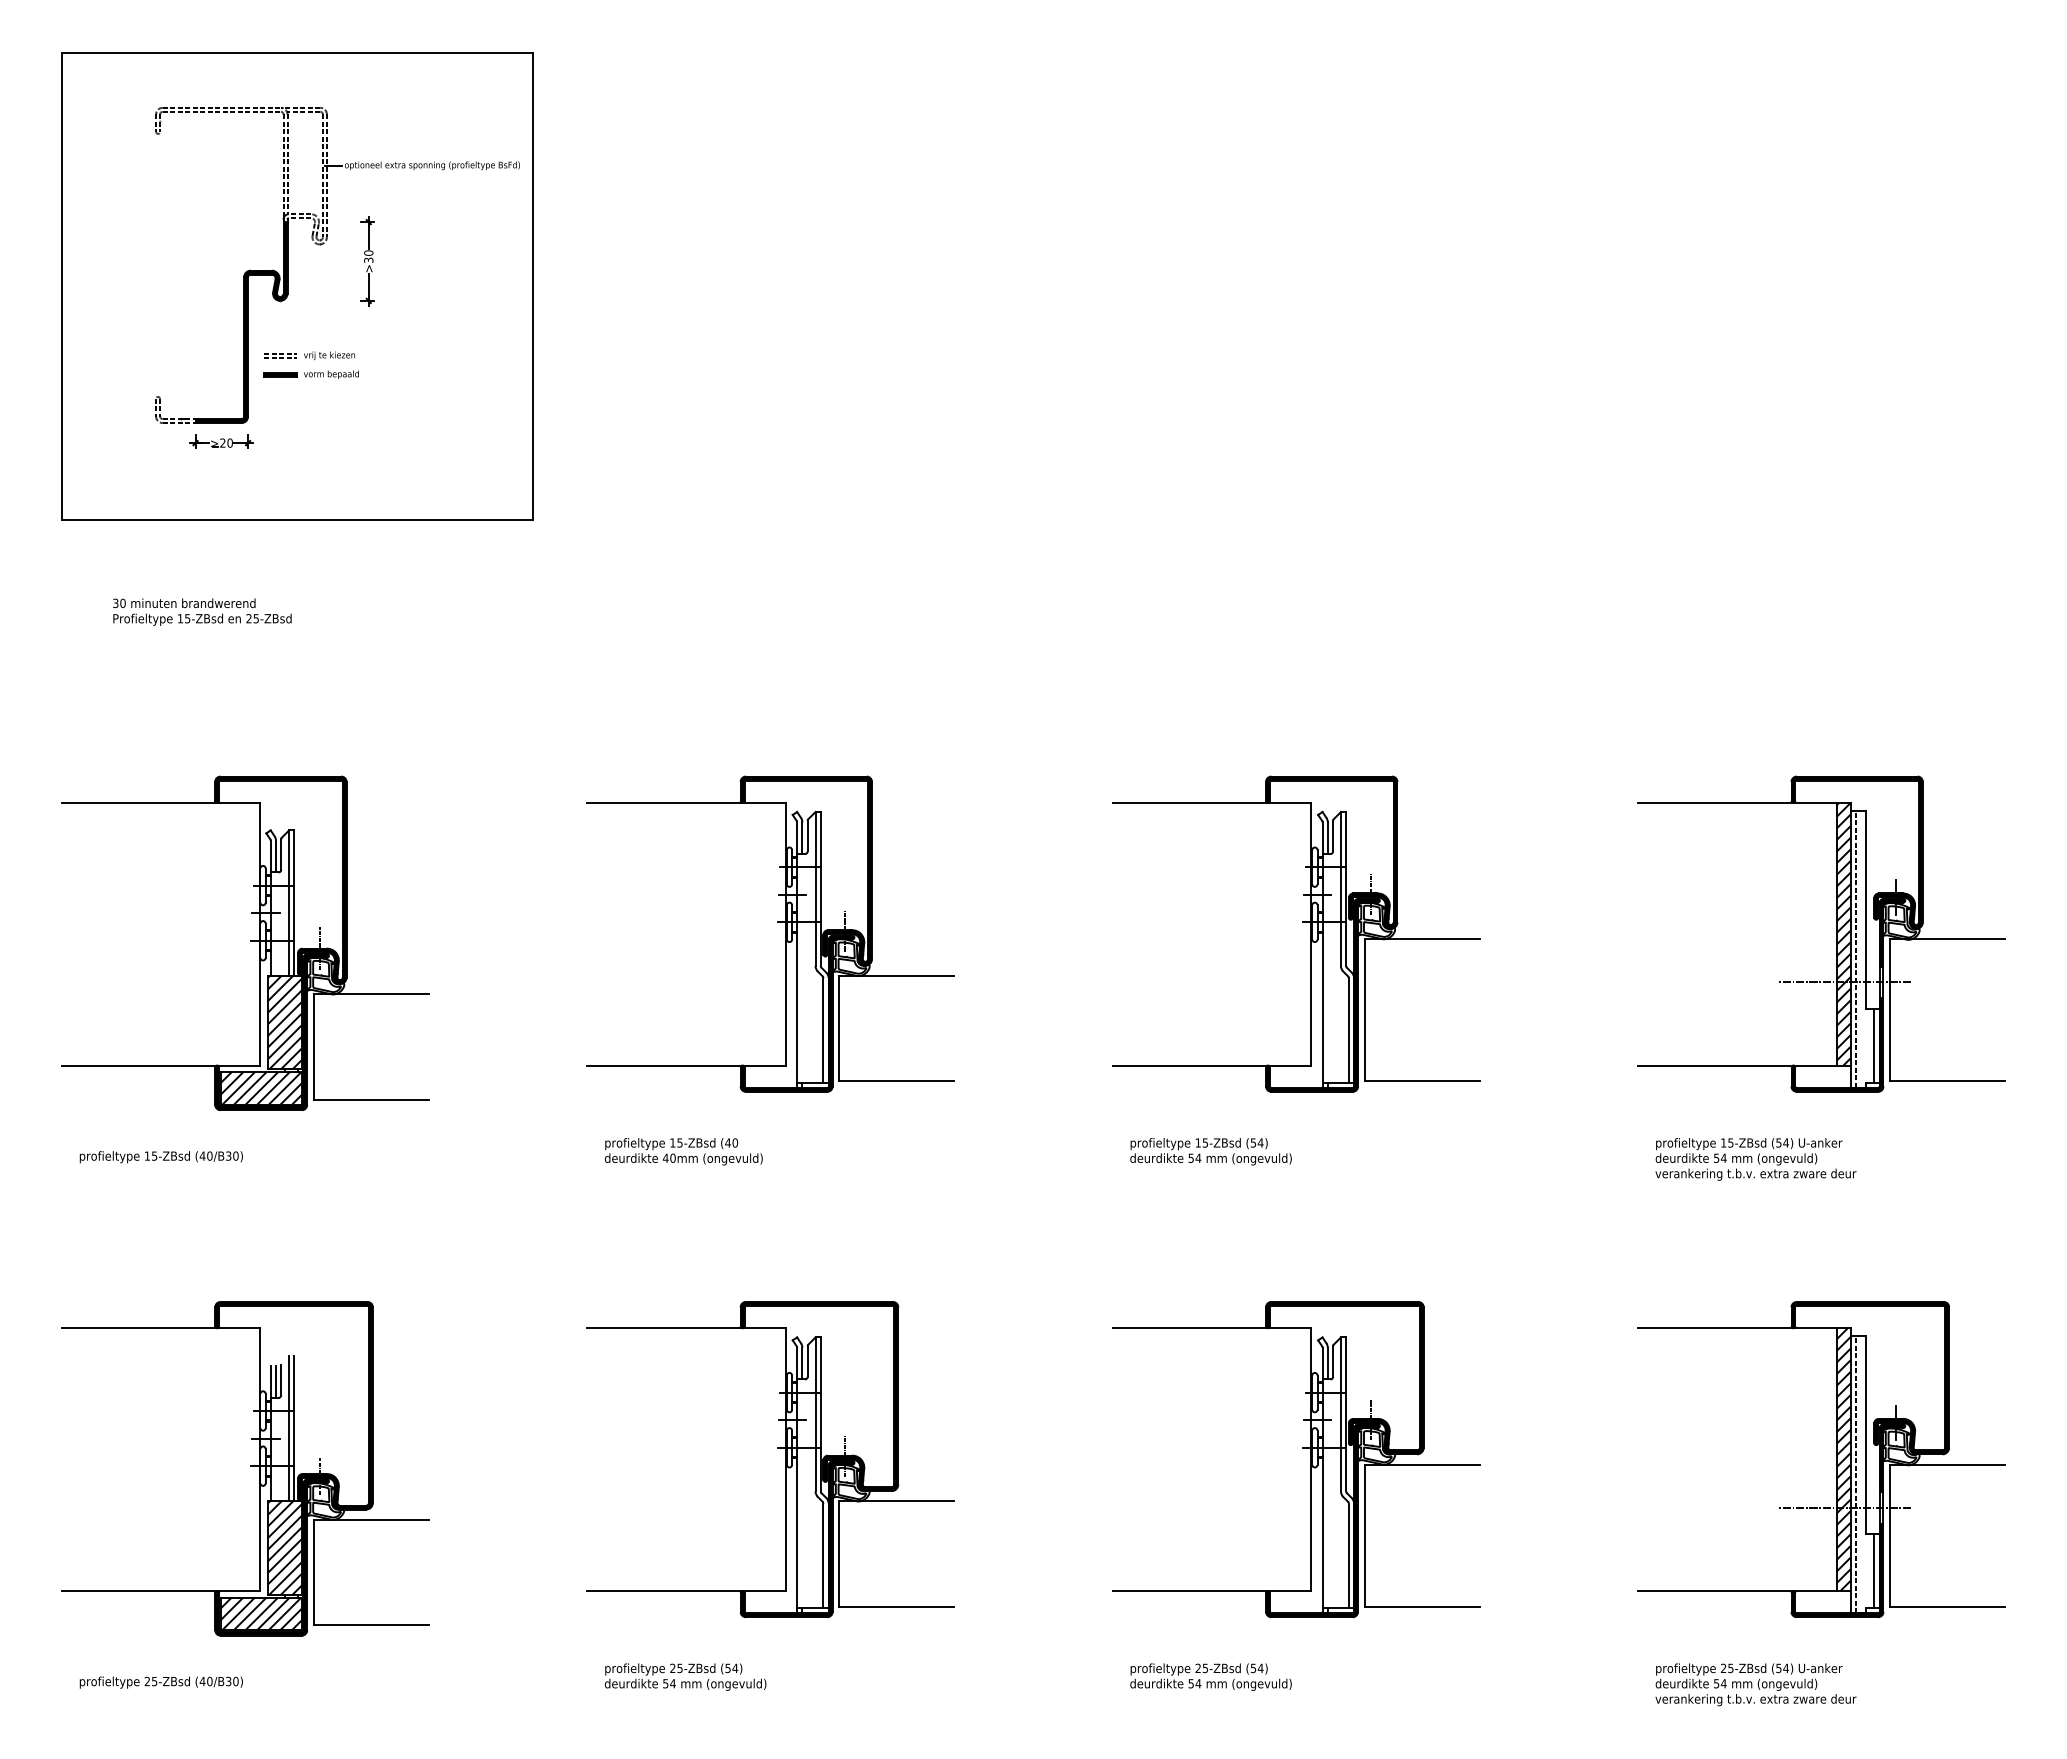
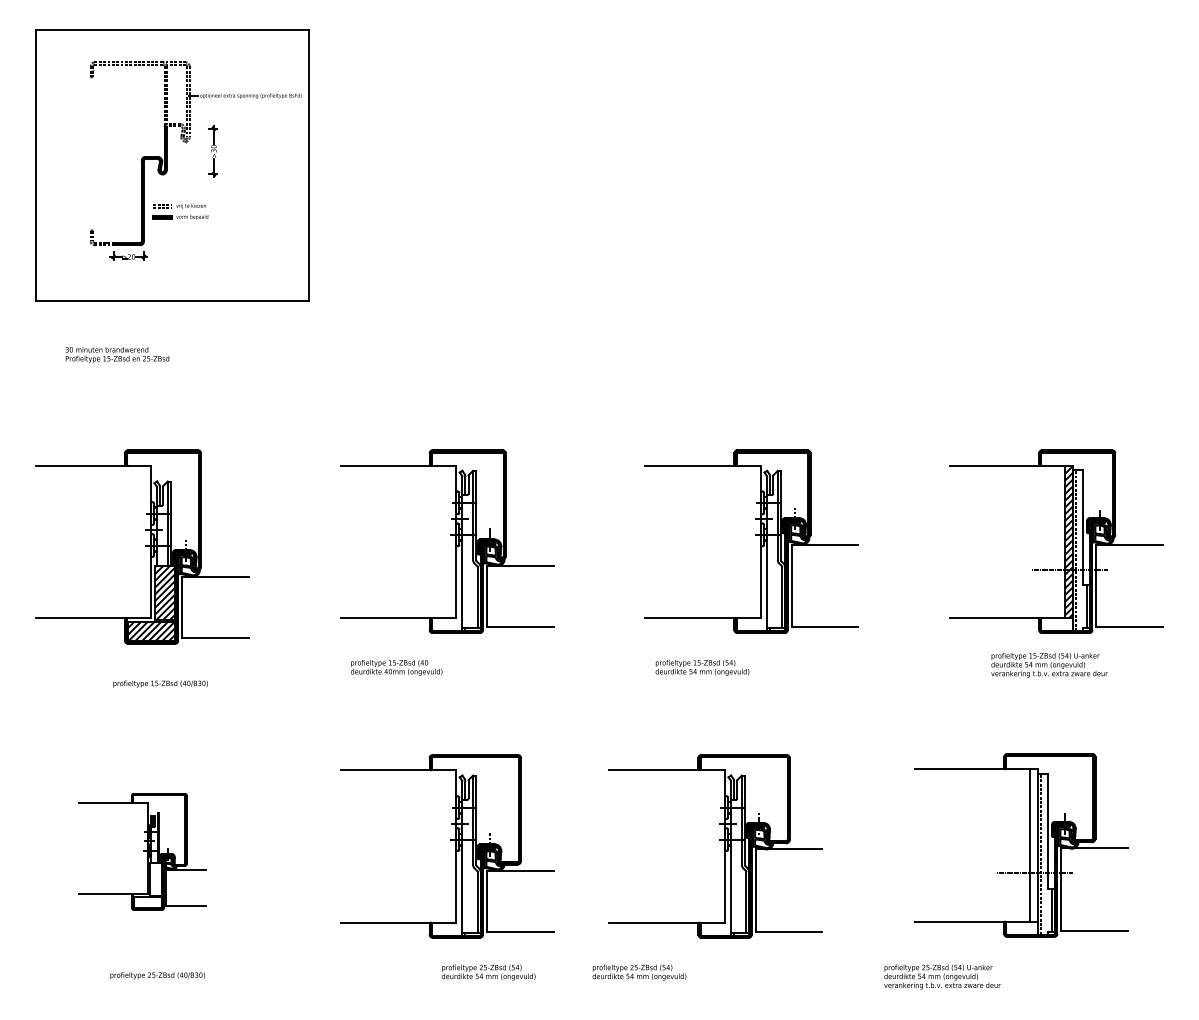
text: (161, 1156) -> (160, 683), moved
text: (1755, 1159) -> (1049, 665), moved
part: (1302, 1449) -> (719, 840), moved
part: (1835, 1459) -> (1029, 845), moved
part: (245, 1468) -> (142, 851), size x0.6
text: (685, 1676) -> (488, 972), moved
text: (1211, 1676) -> (639, 972), moved
text: (161, 1682) -> (157, 975), moved
text: (1755, 1683) -> (942, 976), moved

